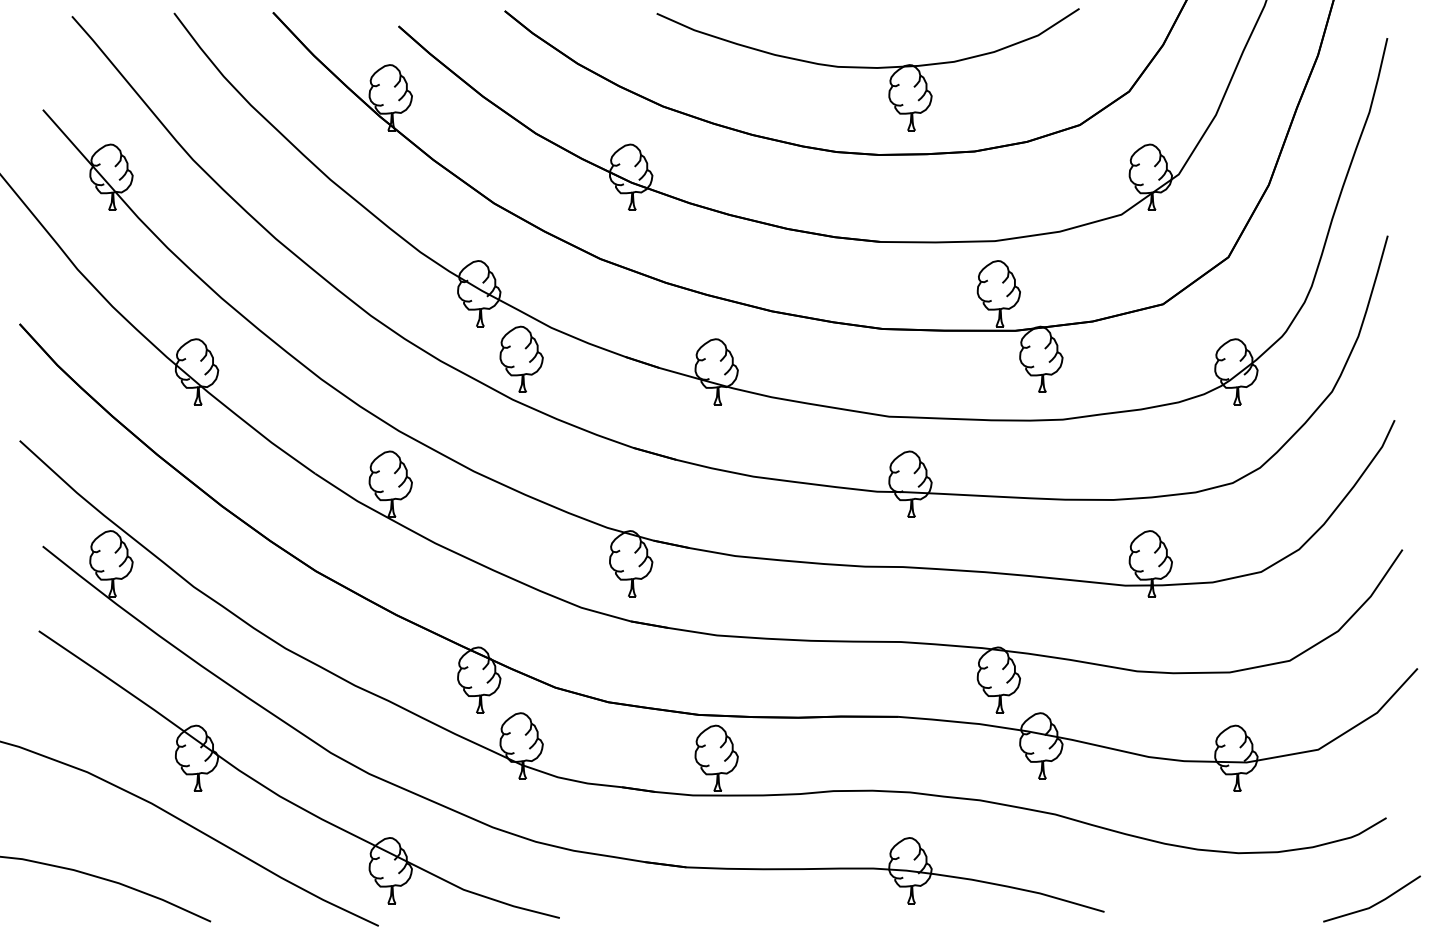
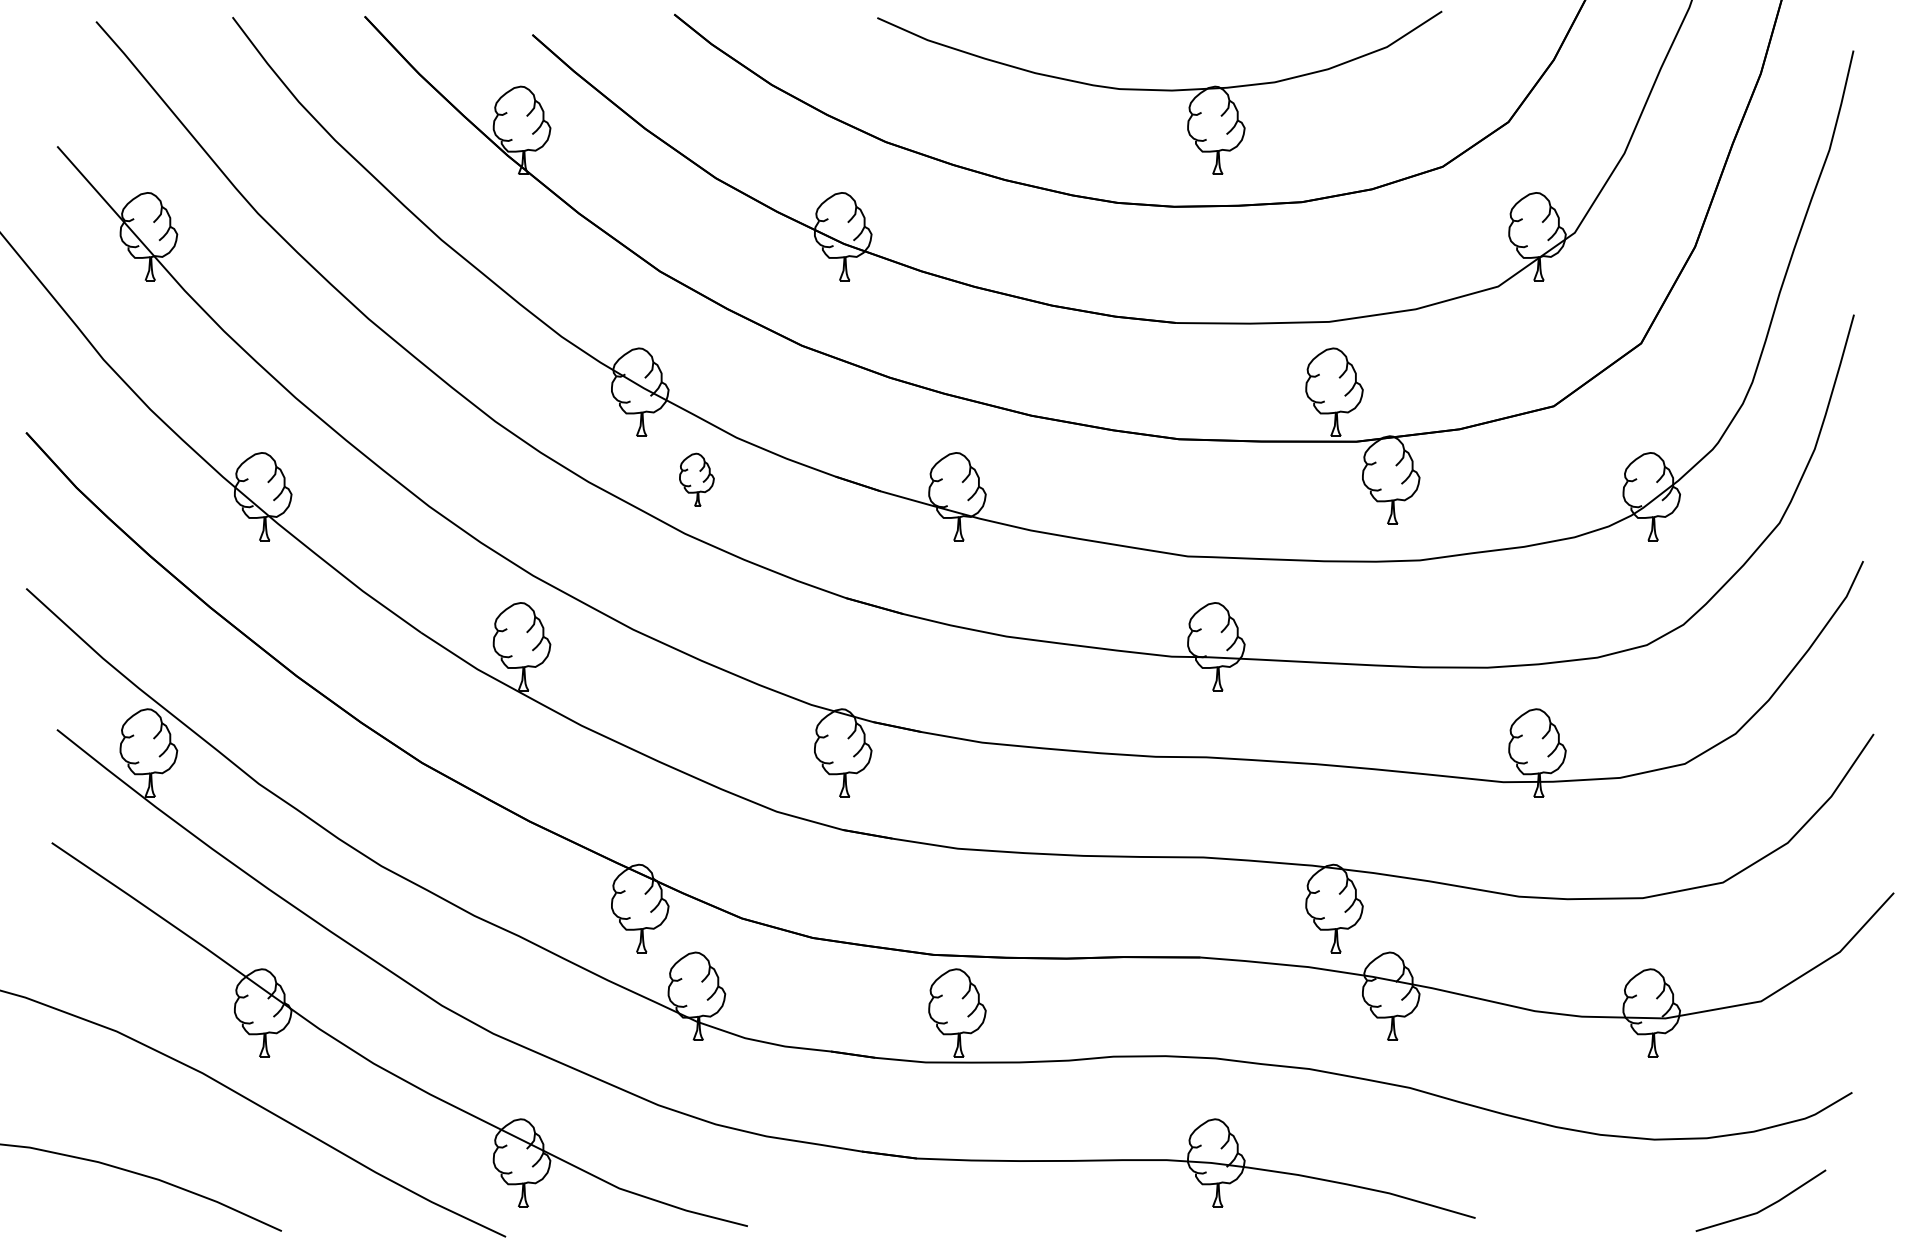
part: (521, 359) -> (696, 479), size x0.6
line: (1374, 904) -> (1764, 1207), moved

